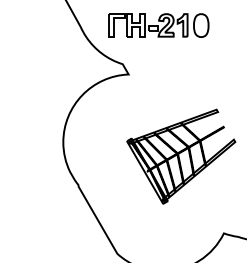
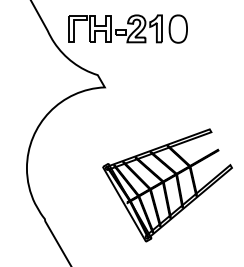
part: (158, 25) -> (127, 28), moved

